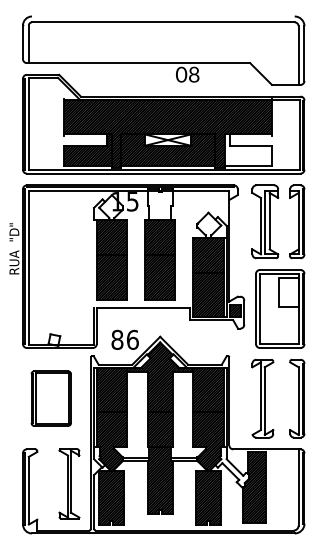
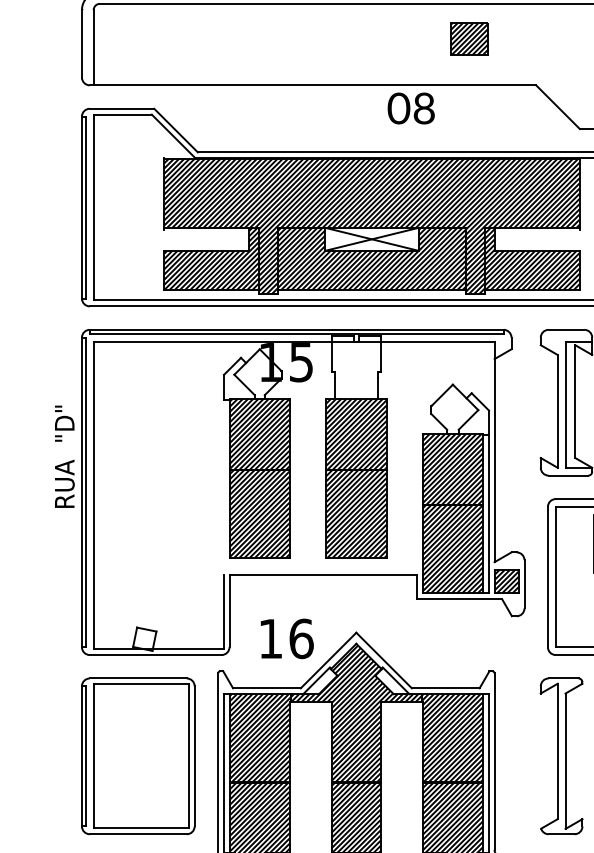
part: (216, 39) -> (468, 38), added
hatch: (247, 149) -> (530, 258), added
text: (117, 339) -> (270, 638), 86 -> 16
part: (51, 398) -> (138, 756), size x1.43

